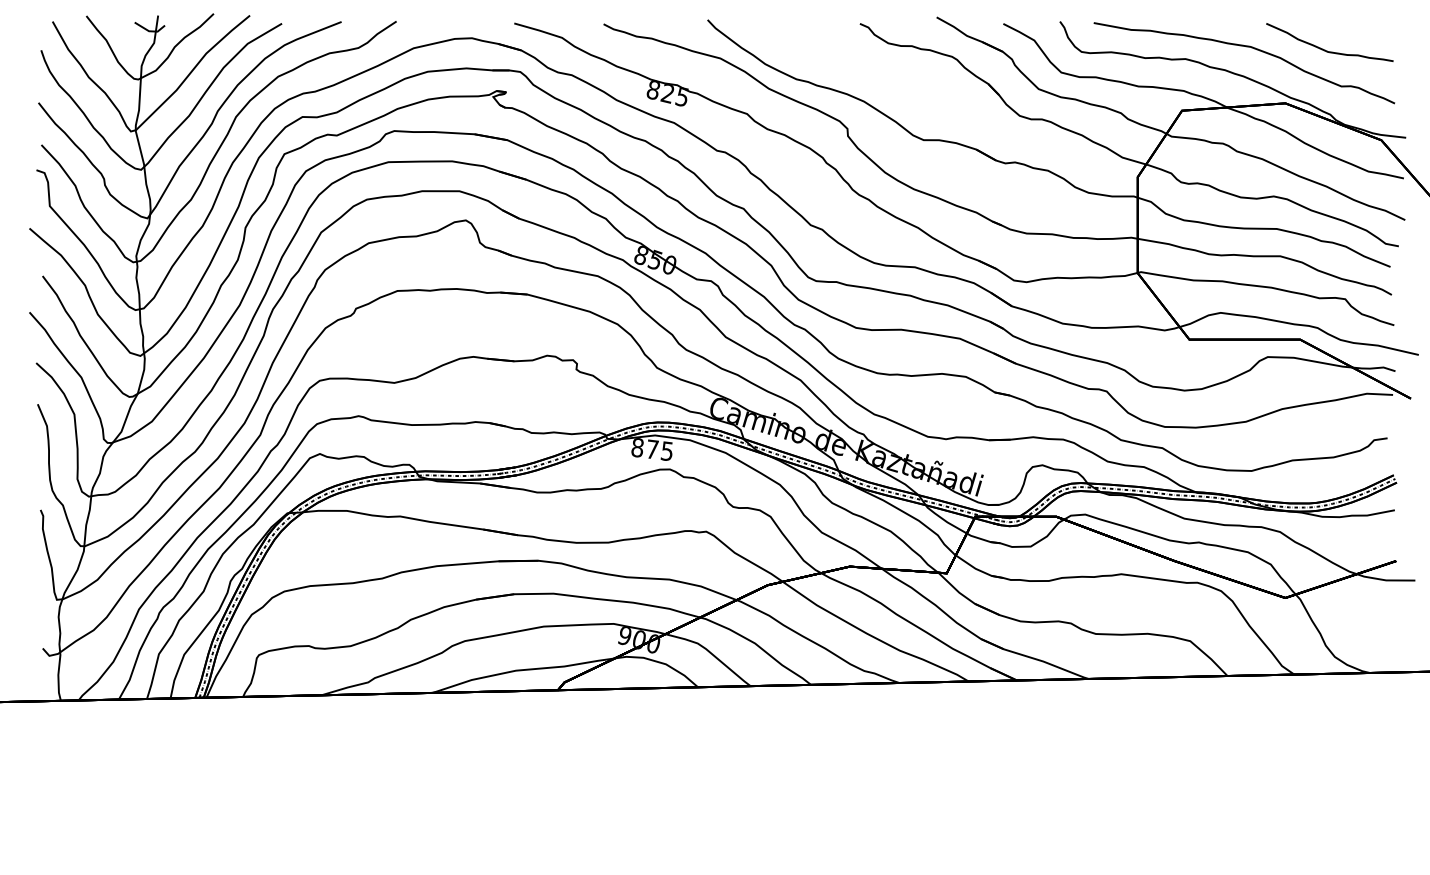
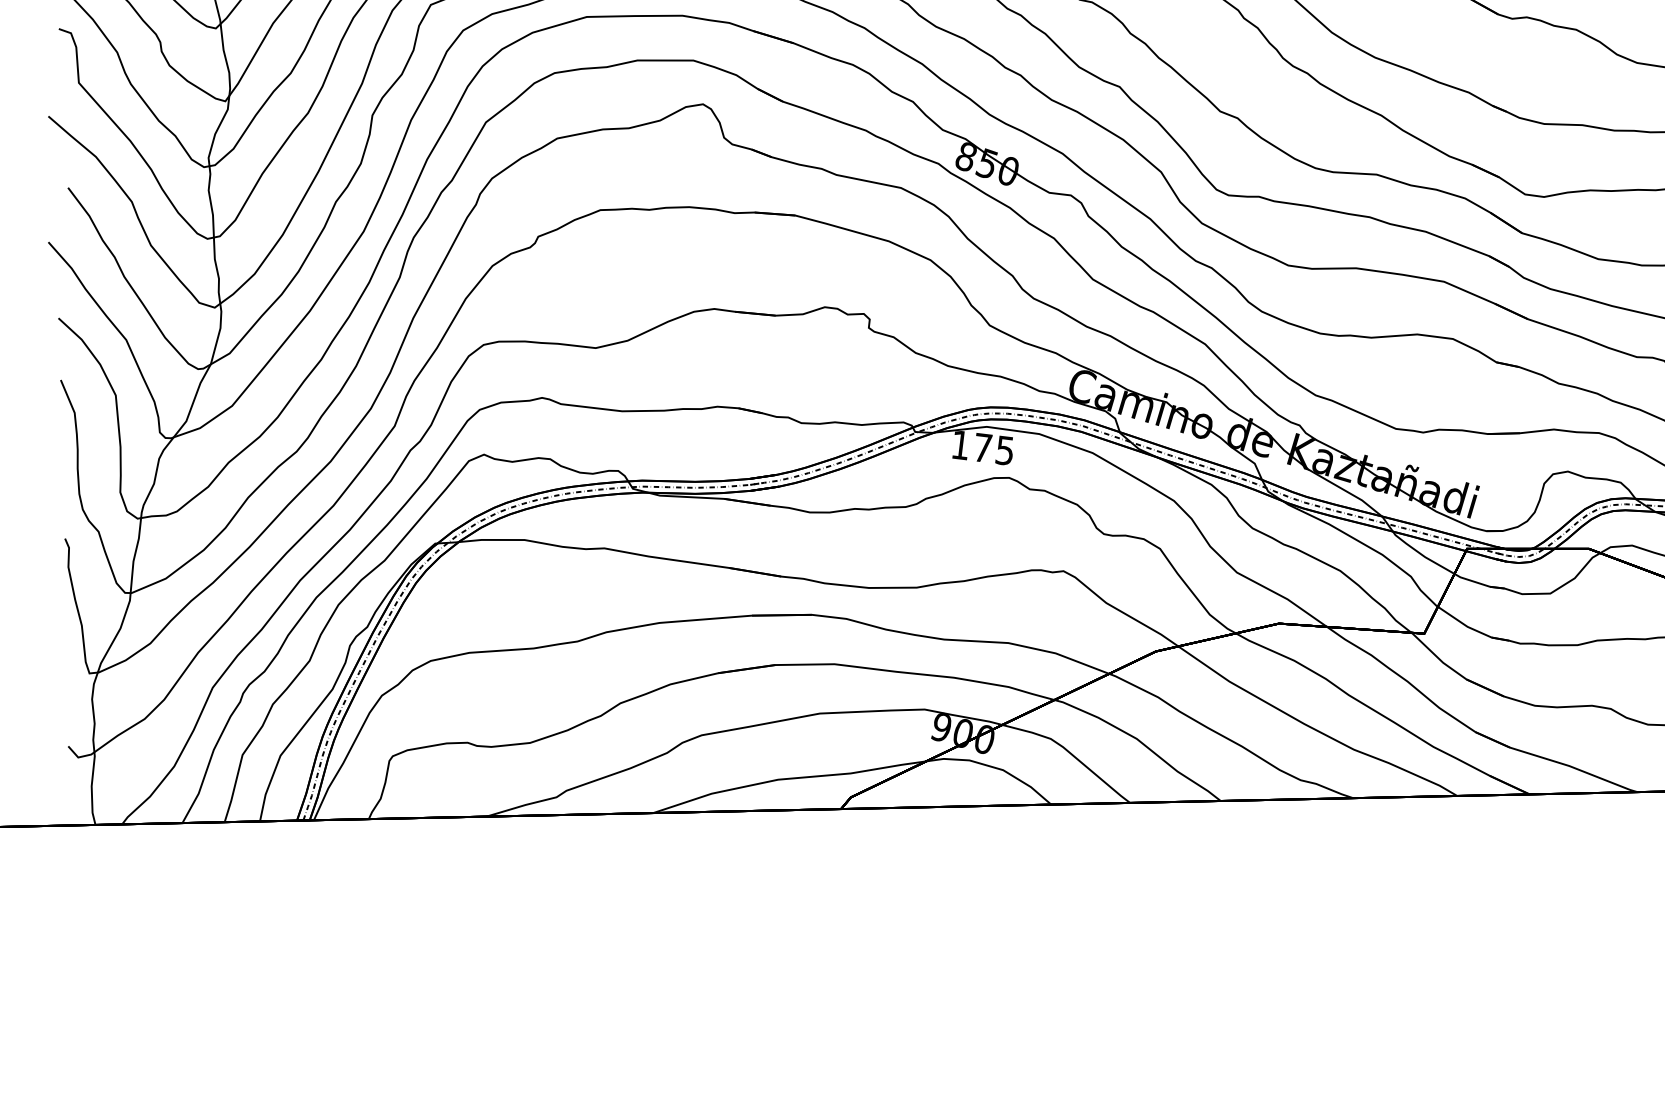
text: (637, 447) -> (960, 444), 875 -> 175

